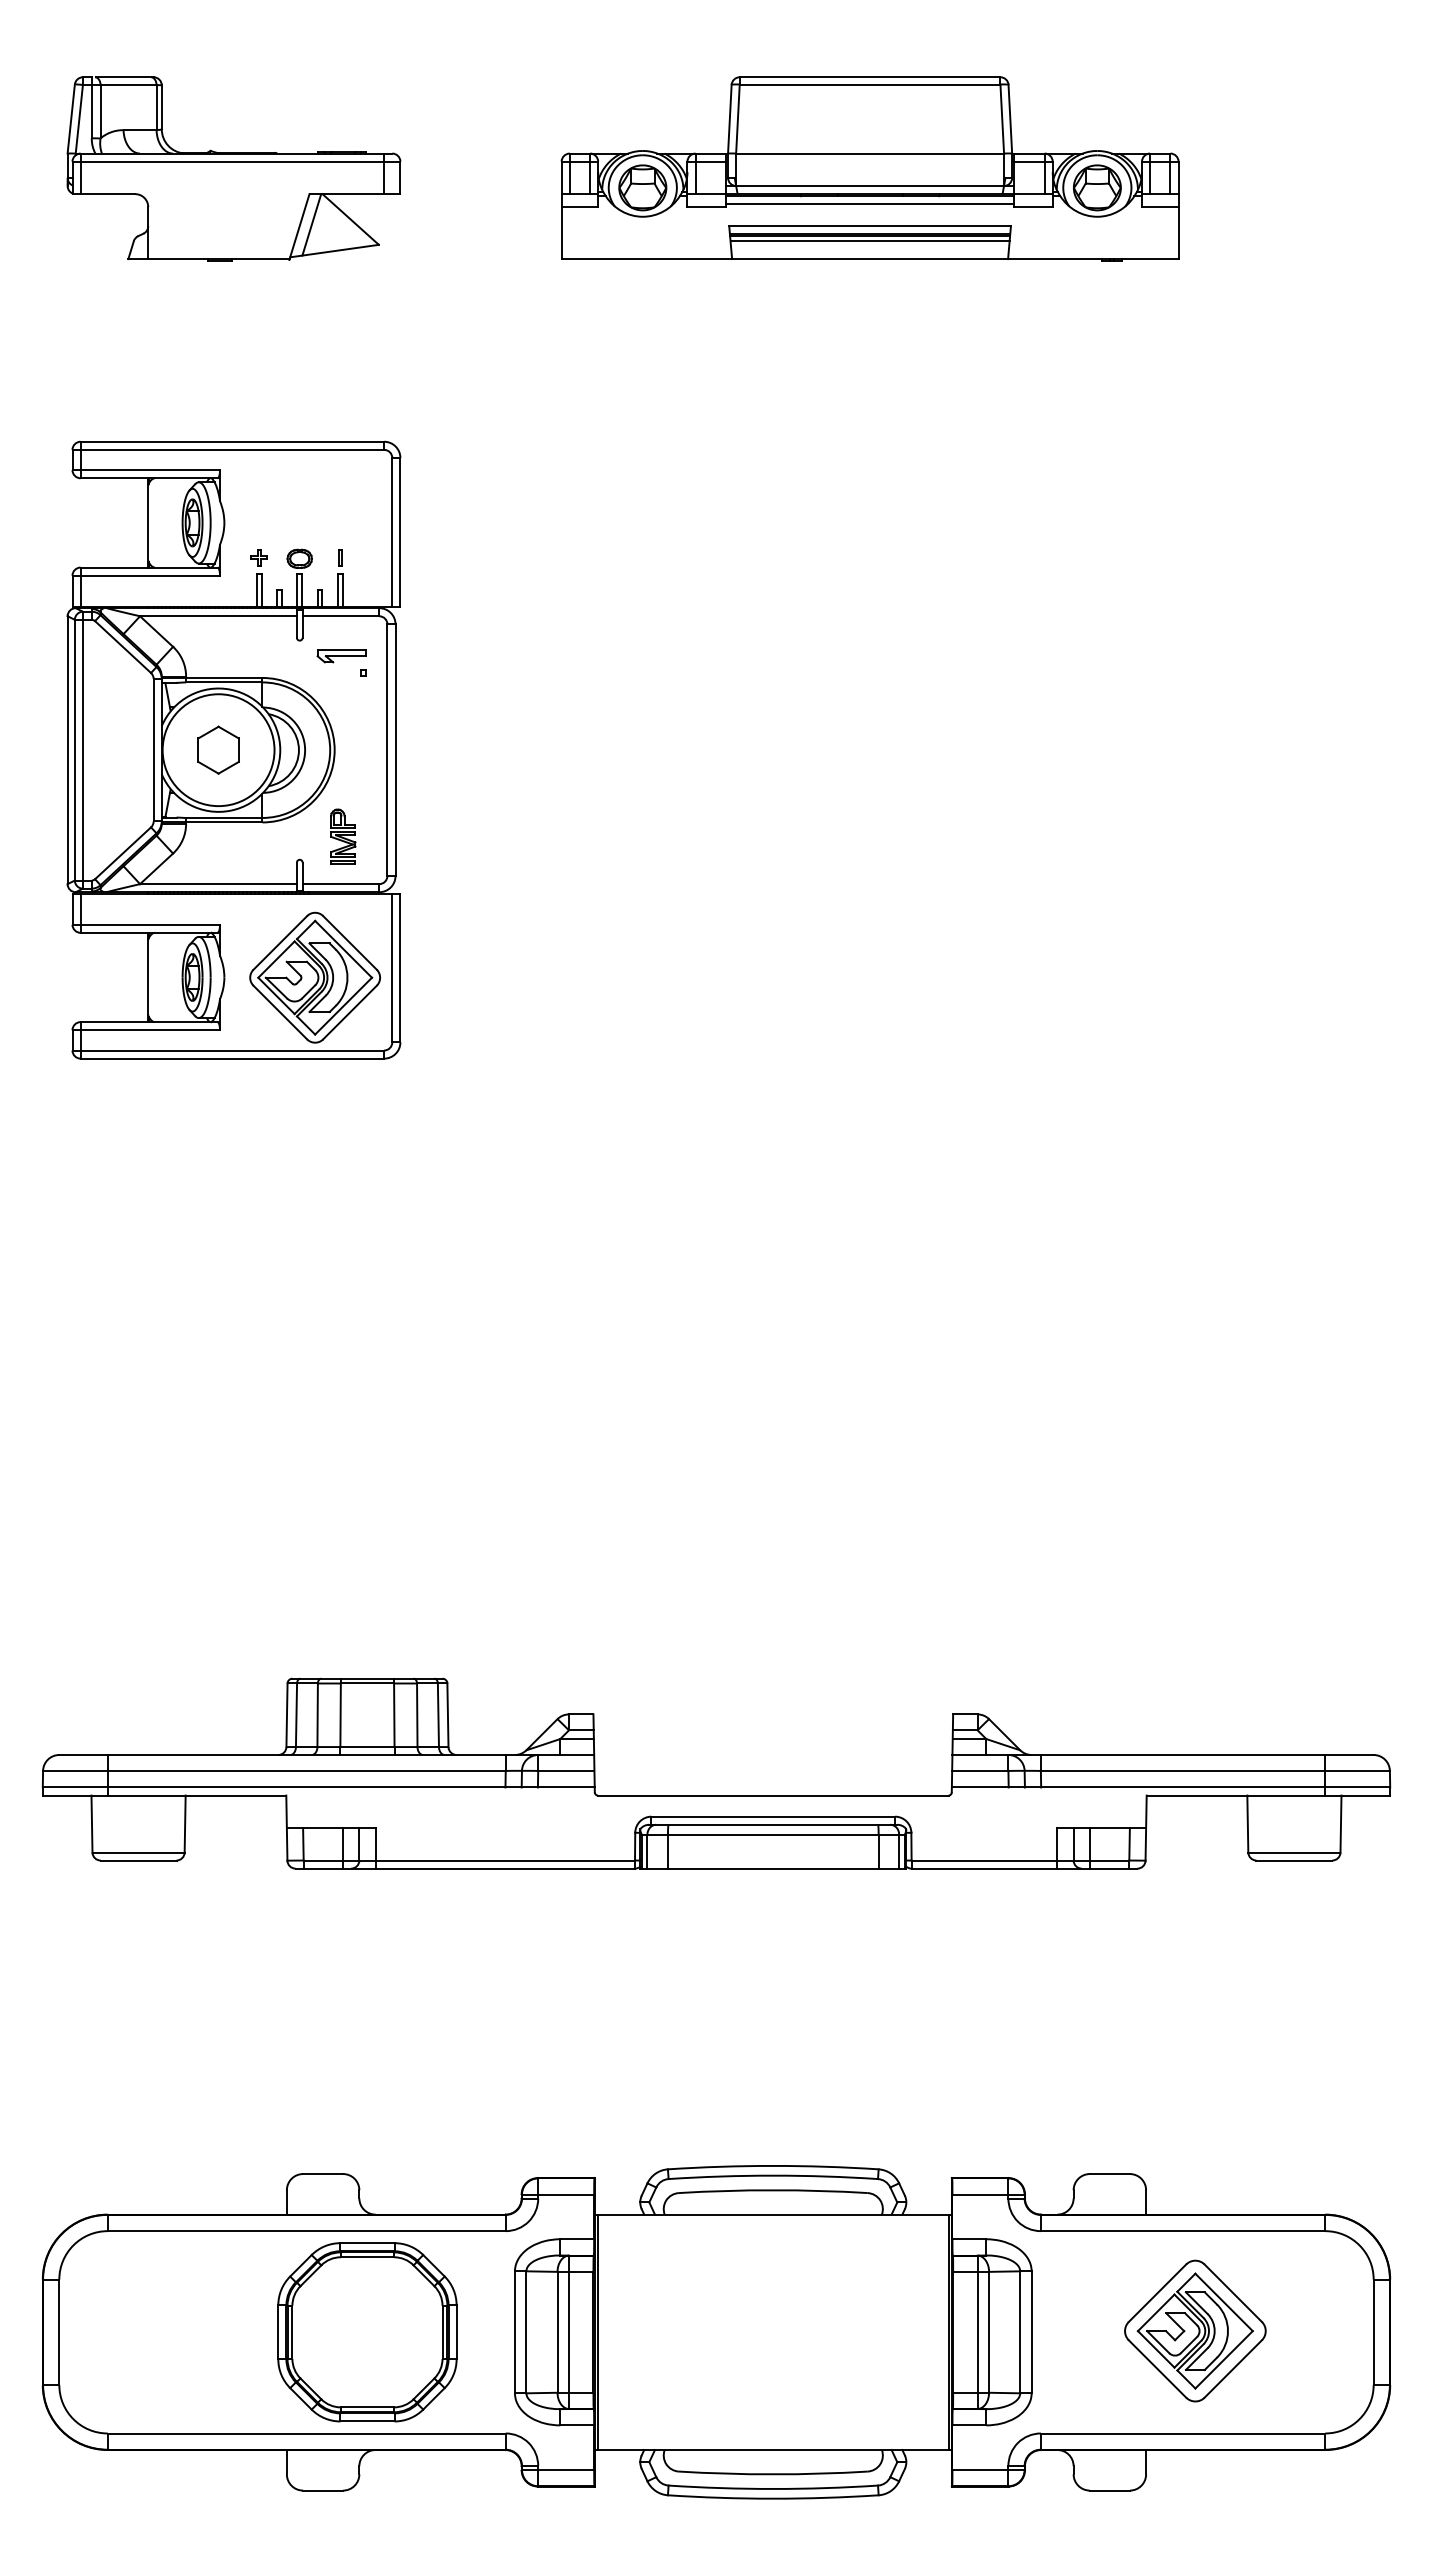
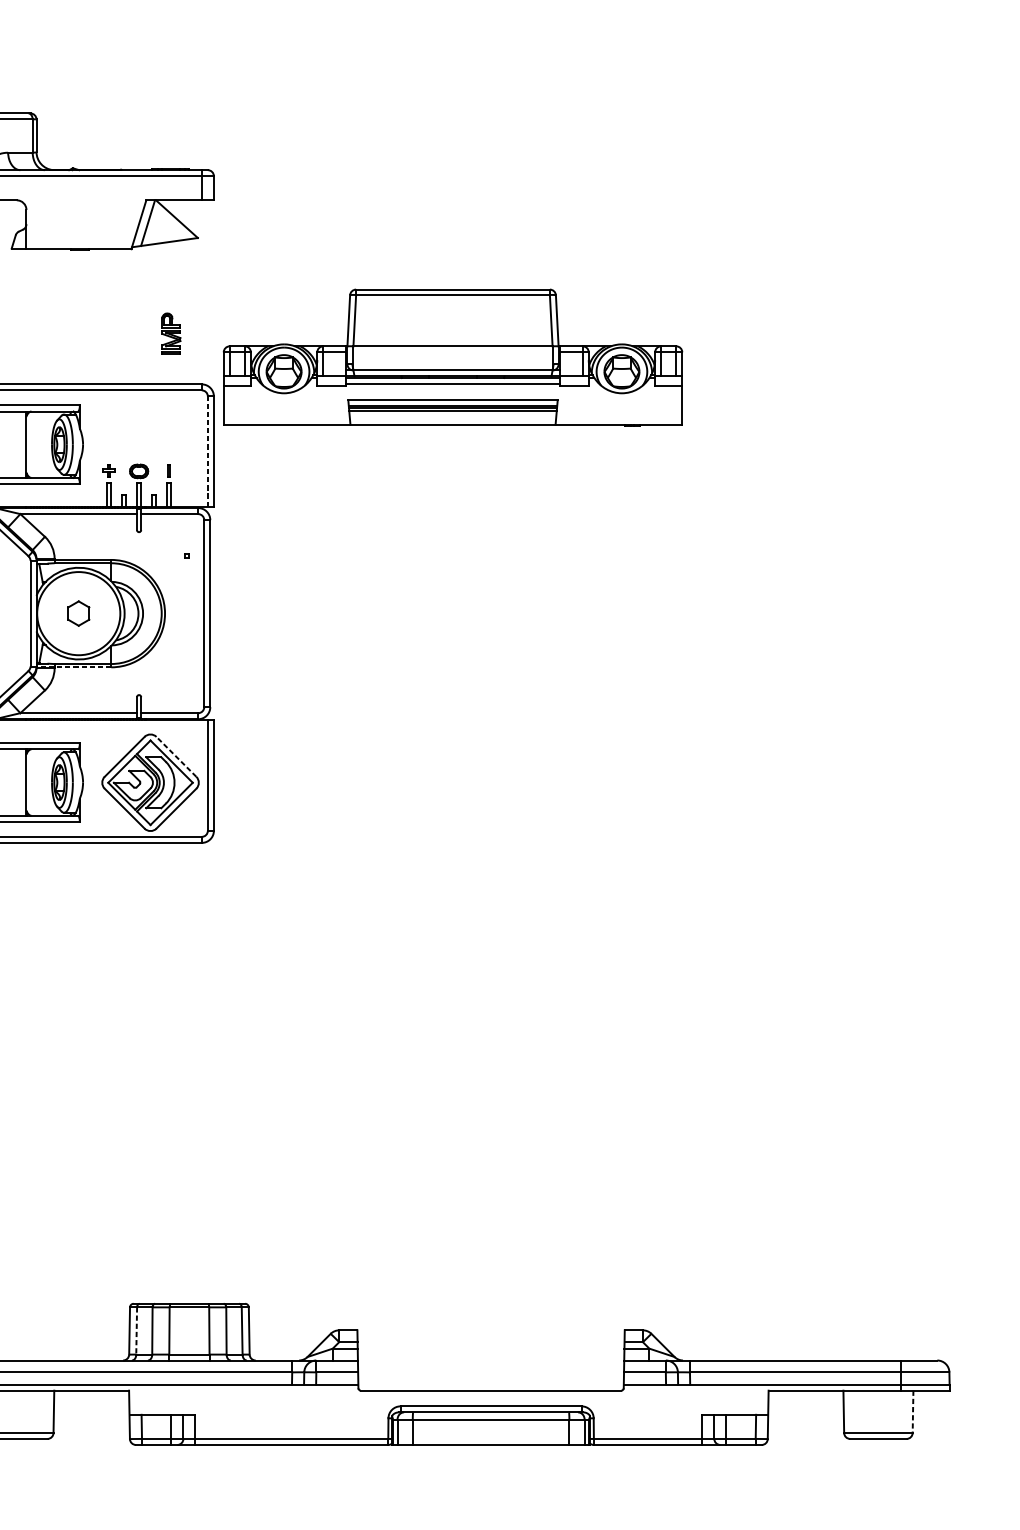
part: (869, 168) -> (452, 357), moved
line: (392, 531) -> (208, 451), solid -> dashed
part: (341, 656) -> (170, 543), removed
part: (218, 749) -> (78, 613), size x0.7
line: (211, 822) -> (73, 667), solid -> dashed
part: (343, 836) -> (171, 333), moved
line: (350, 942) -> (176, 756), solid -> dashed
line: (296, 1715) -> (136, 1331), solid -> dashed
line: (1340, 1824) -> (912, 1412), solid -> dashed

